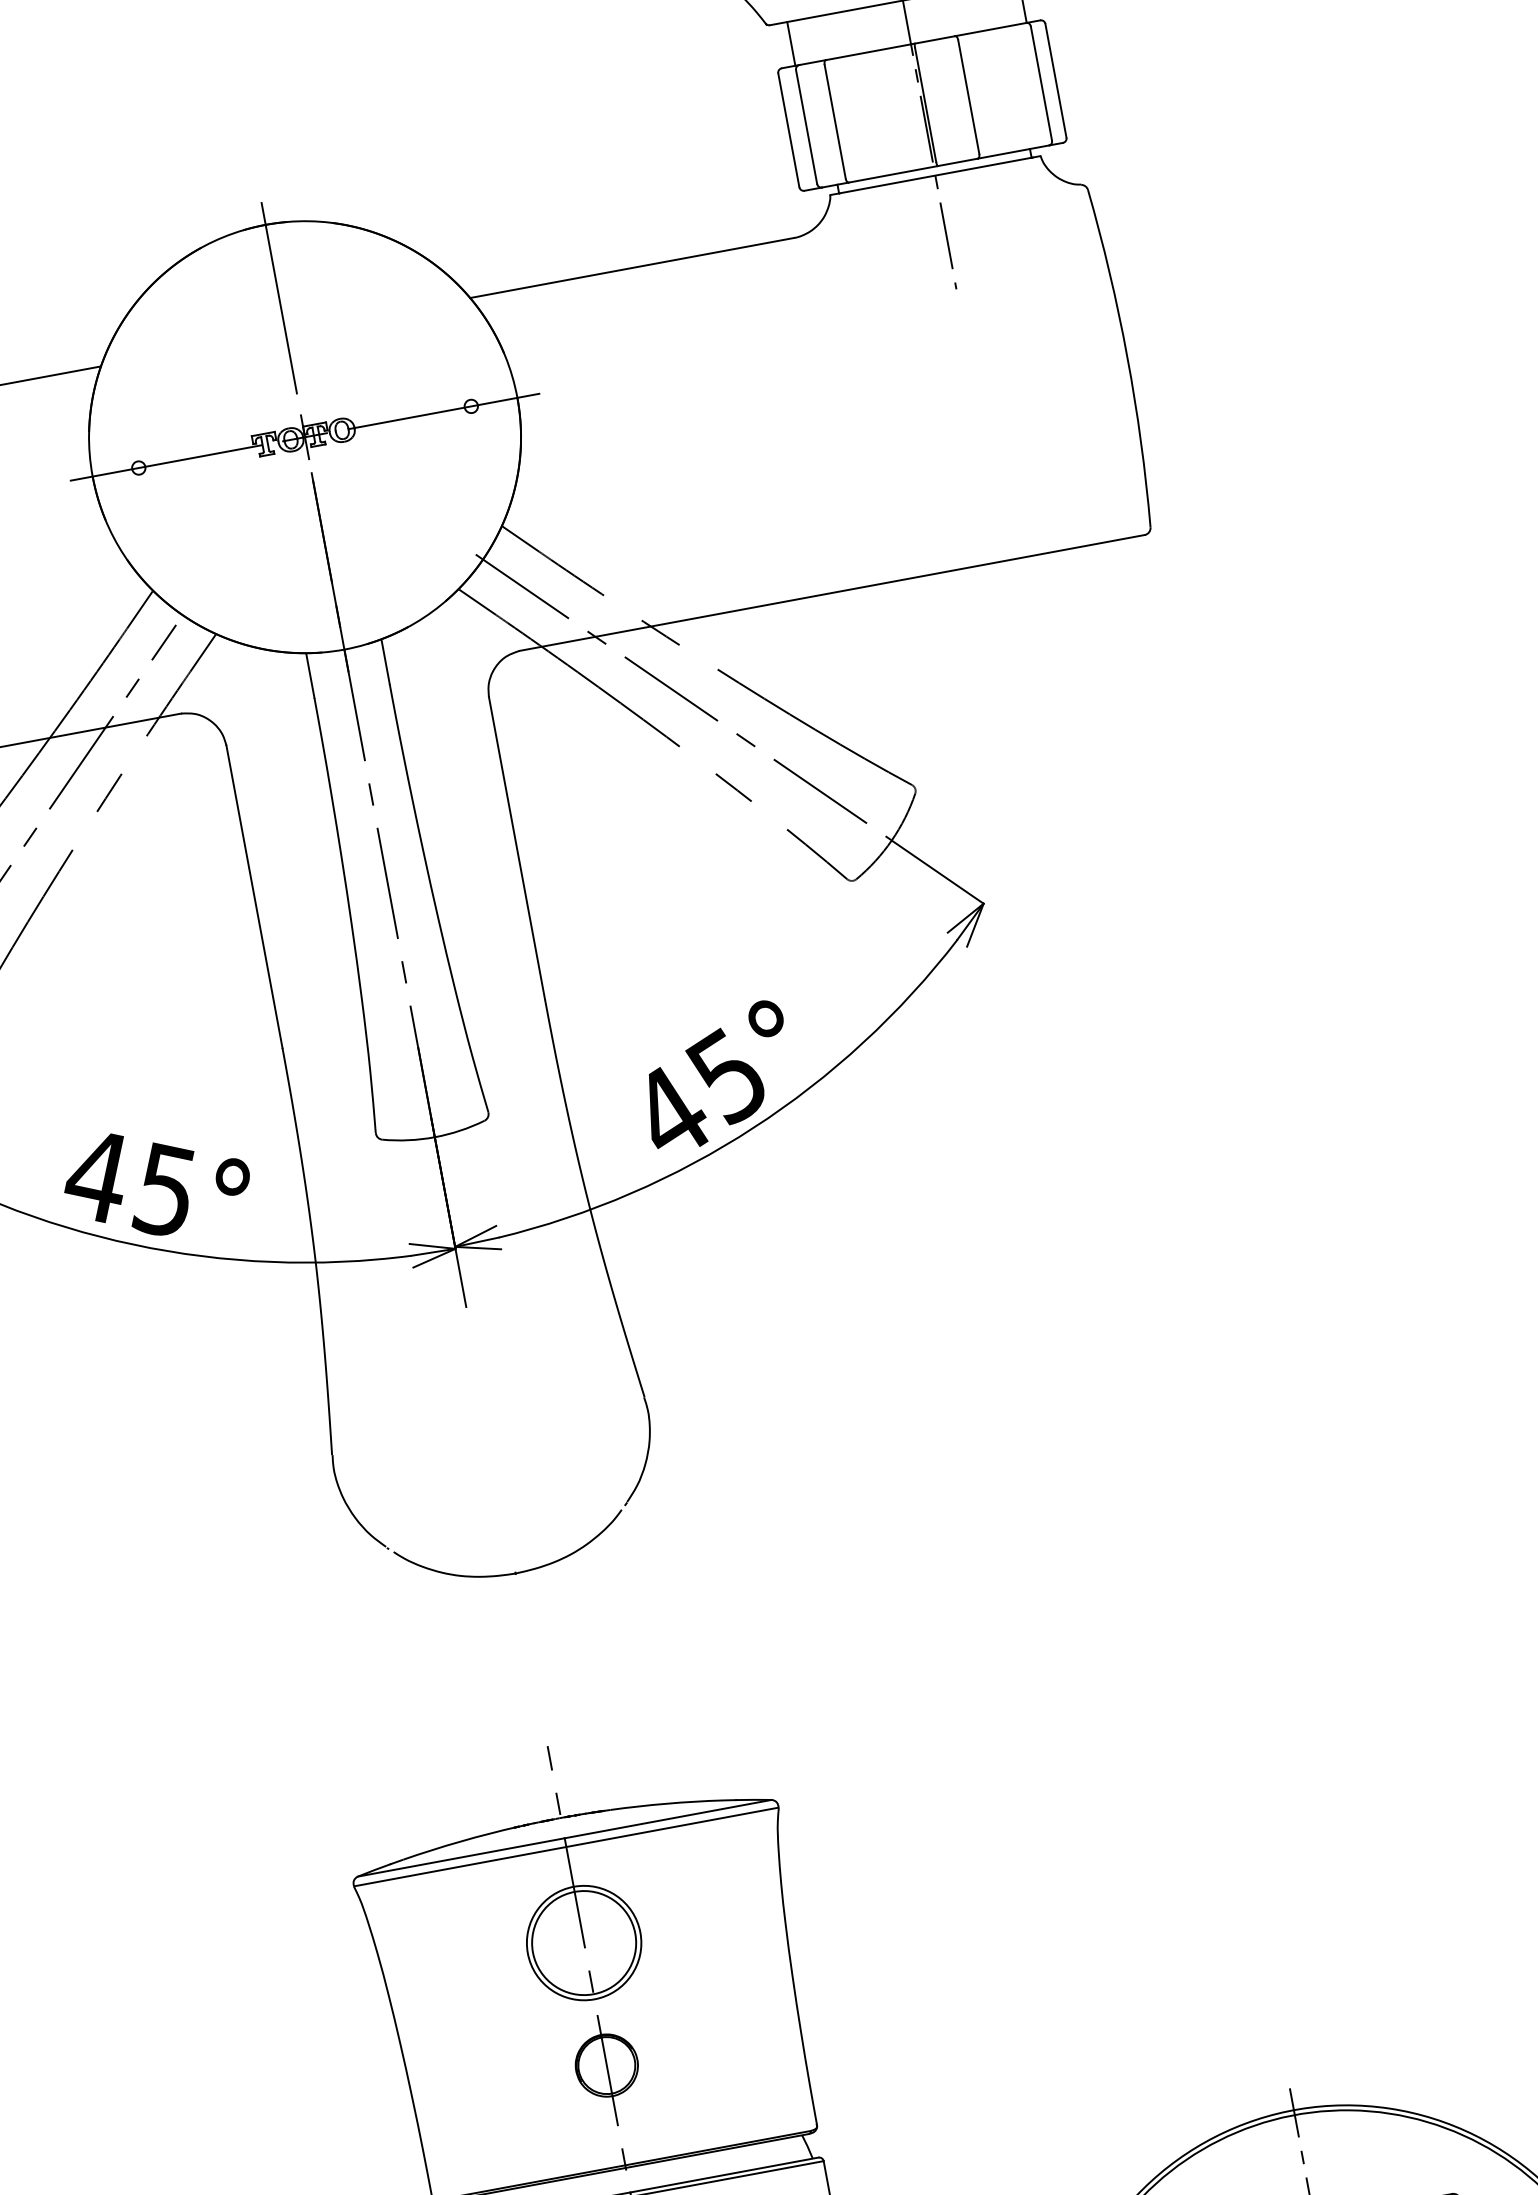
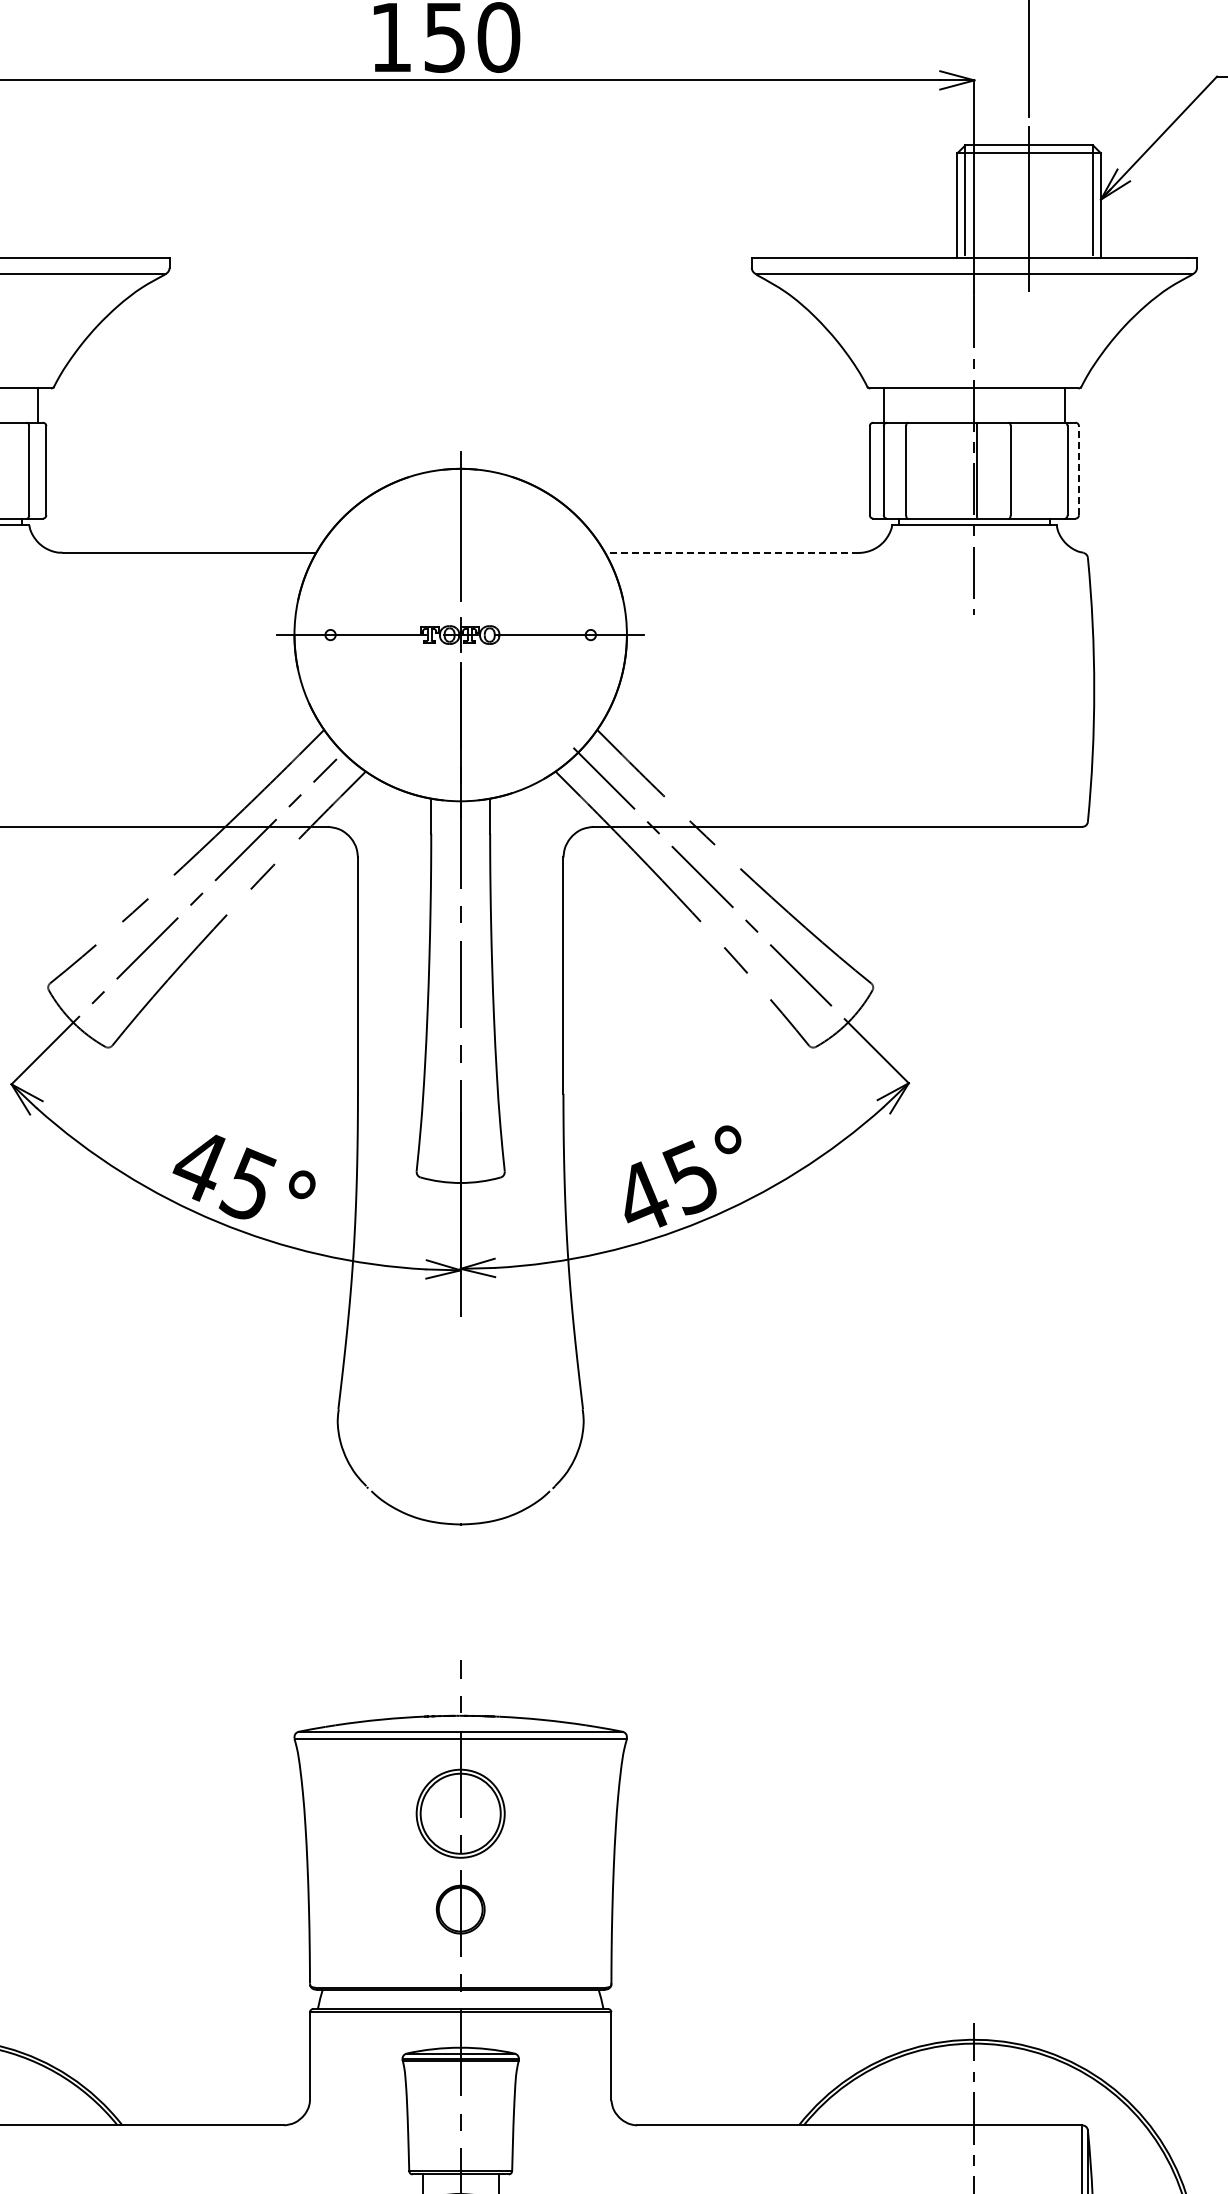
line: (1055, 80) -> (1078, 470), solid -> dashed
line: (631, 267) -> (731, 552), solid -> dashed

